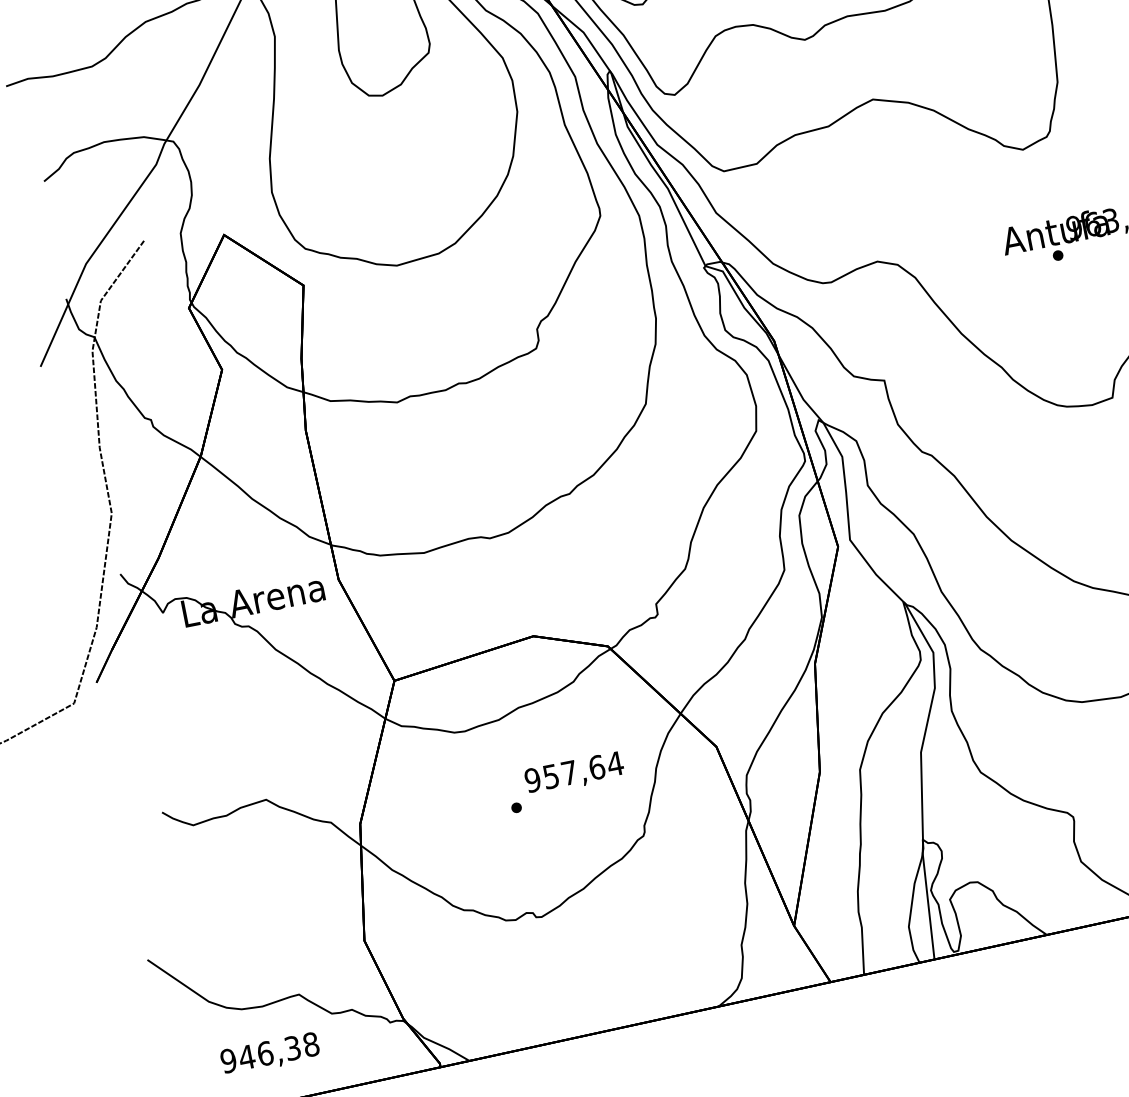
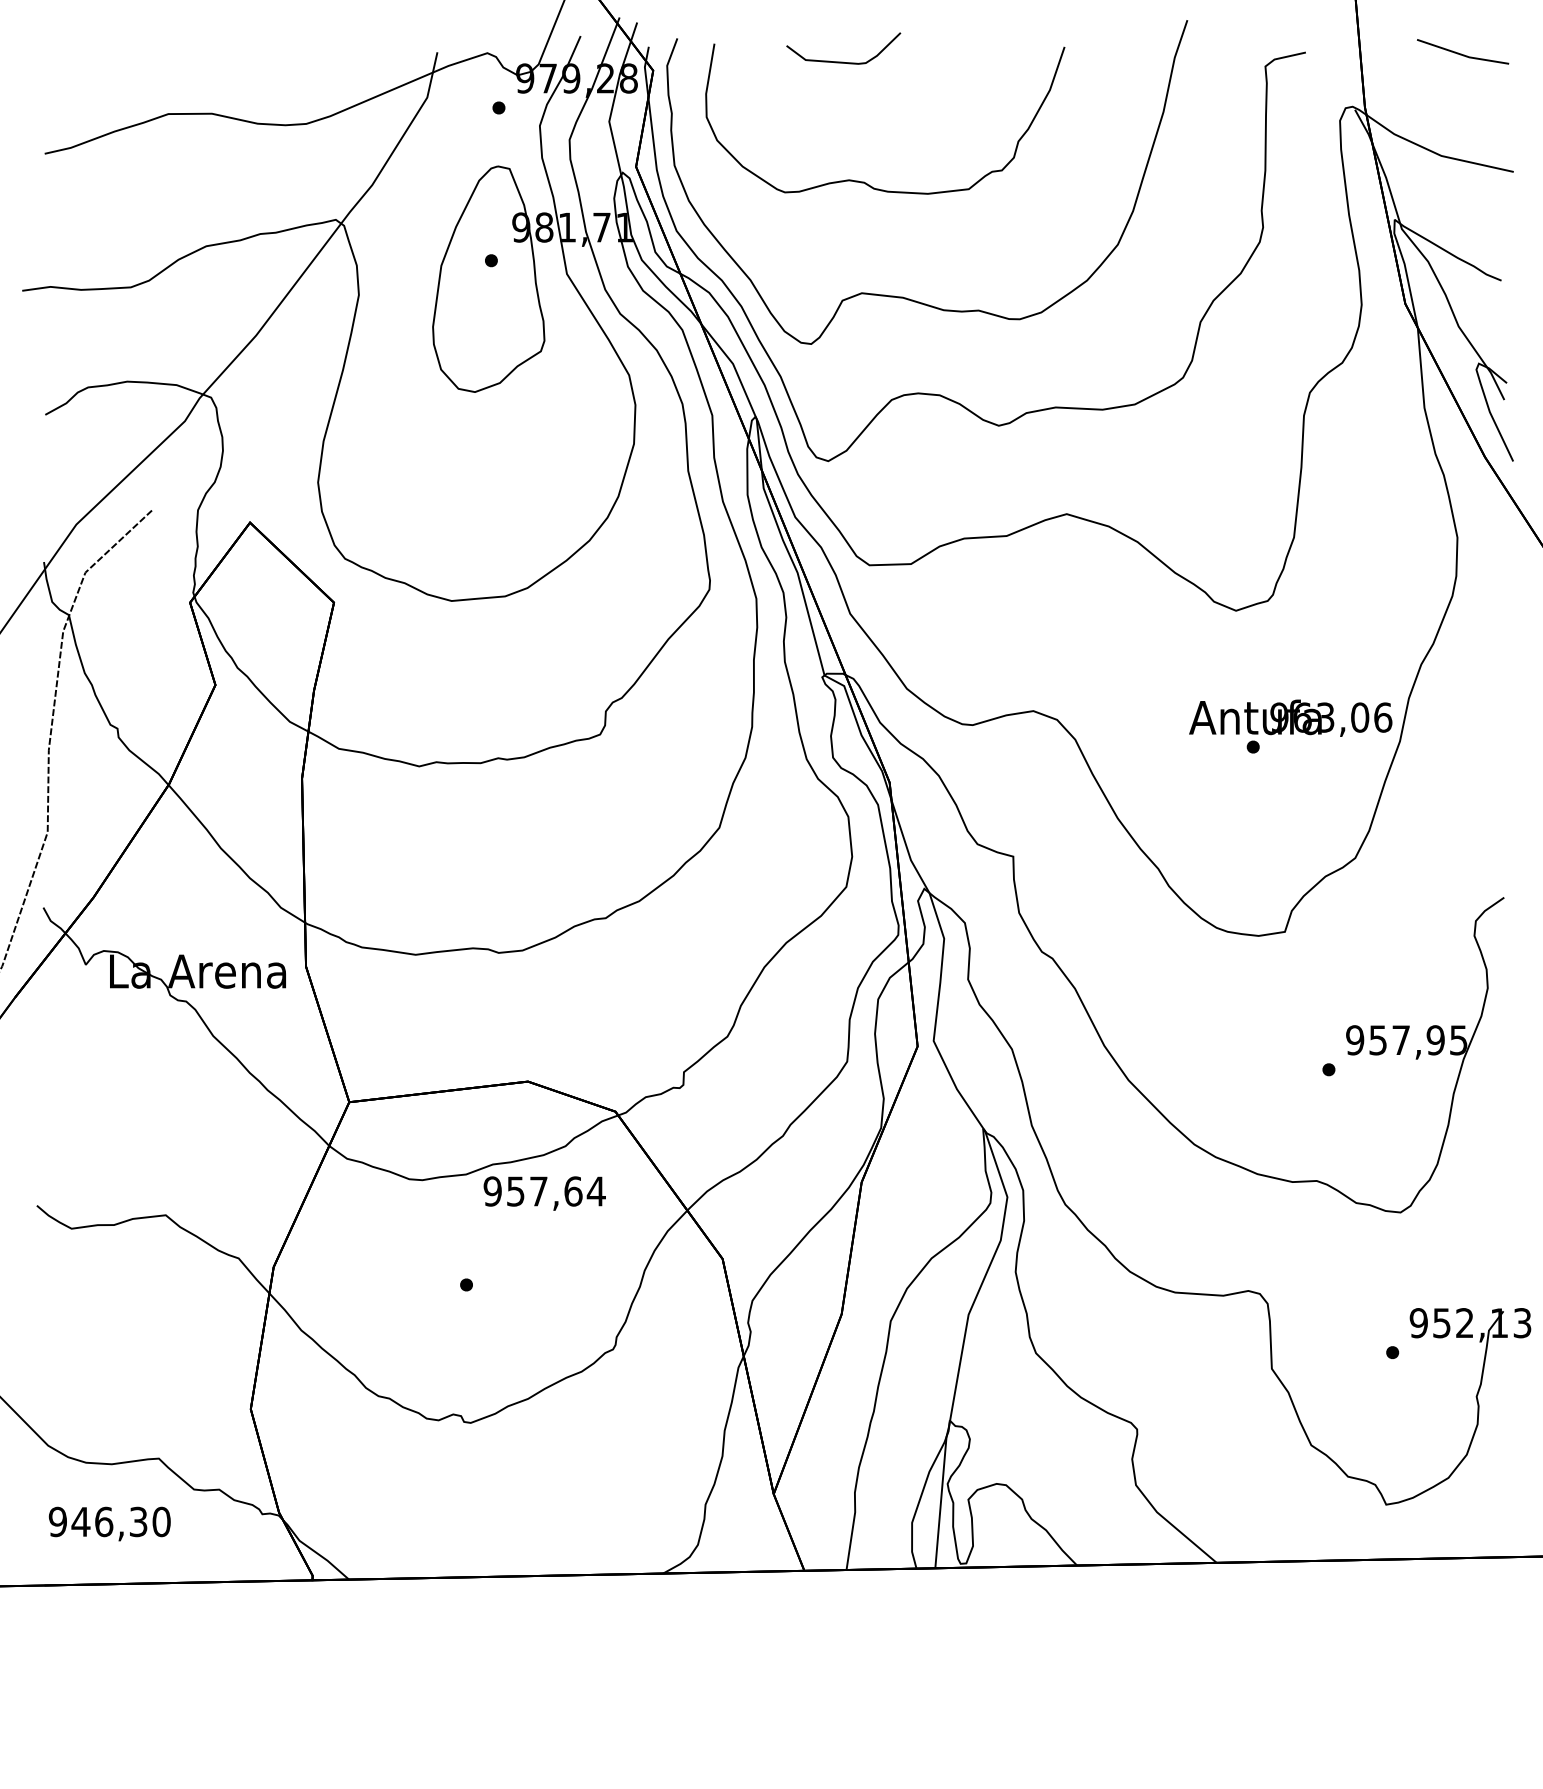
text: (574, 773) -> (544, 1193), moved
text: (311, 1044) -> (161, 1521), 946,38 -> 946,30

